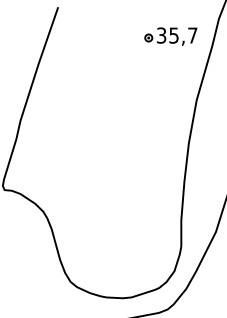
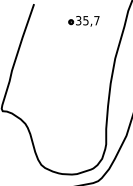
part: (169, 36) -> (83, 21), moved

